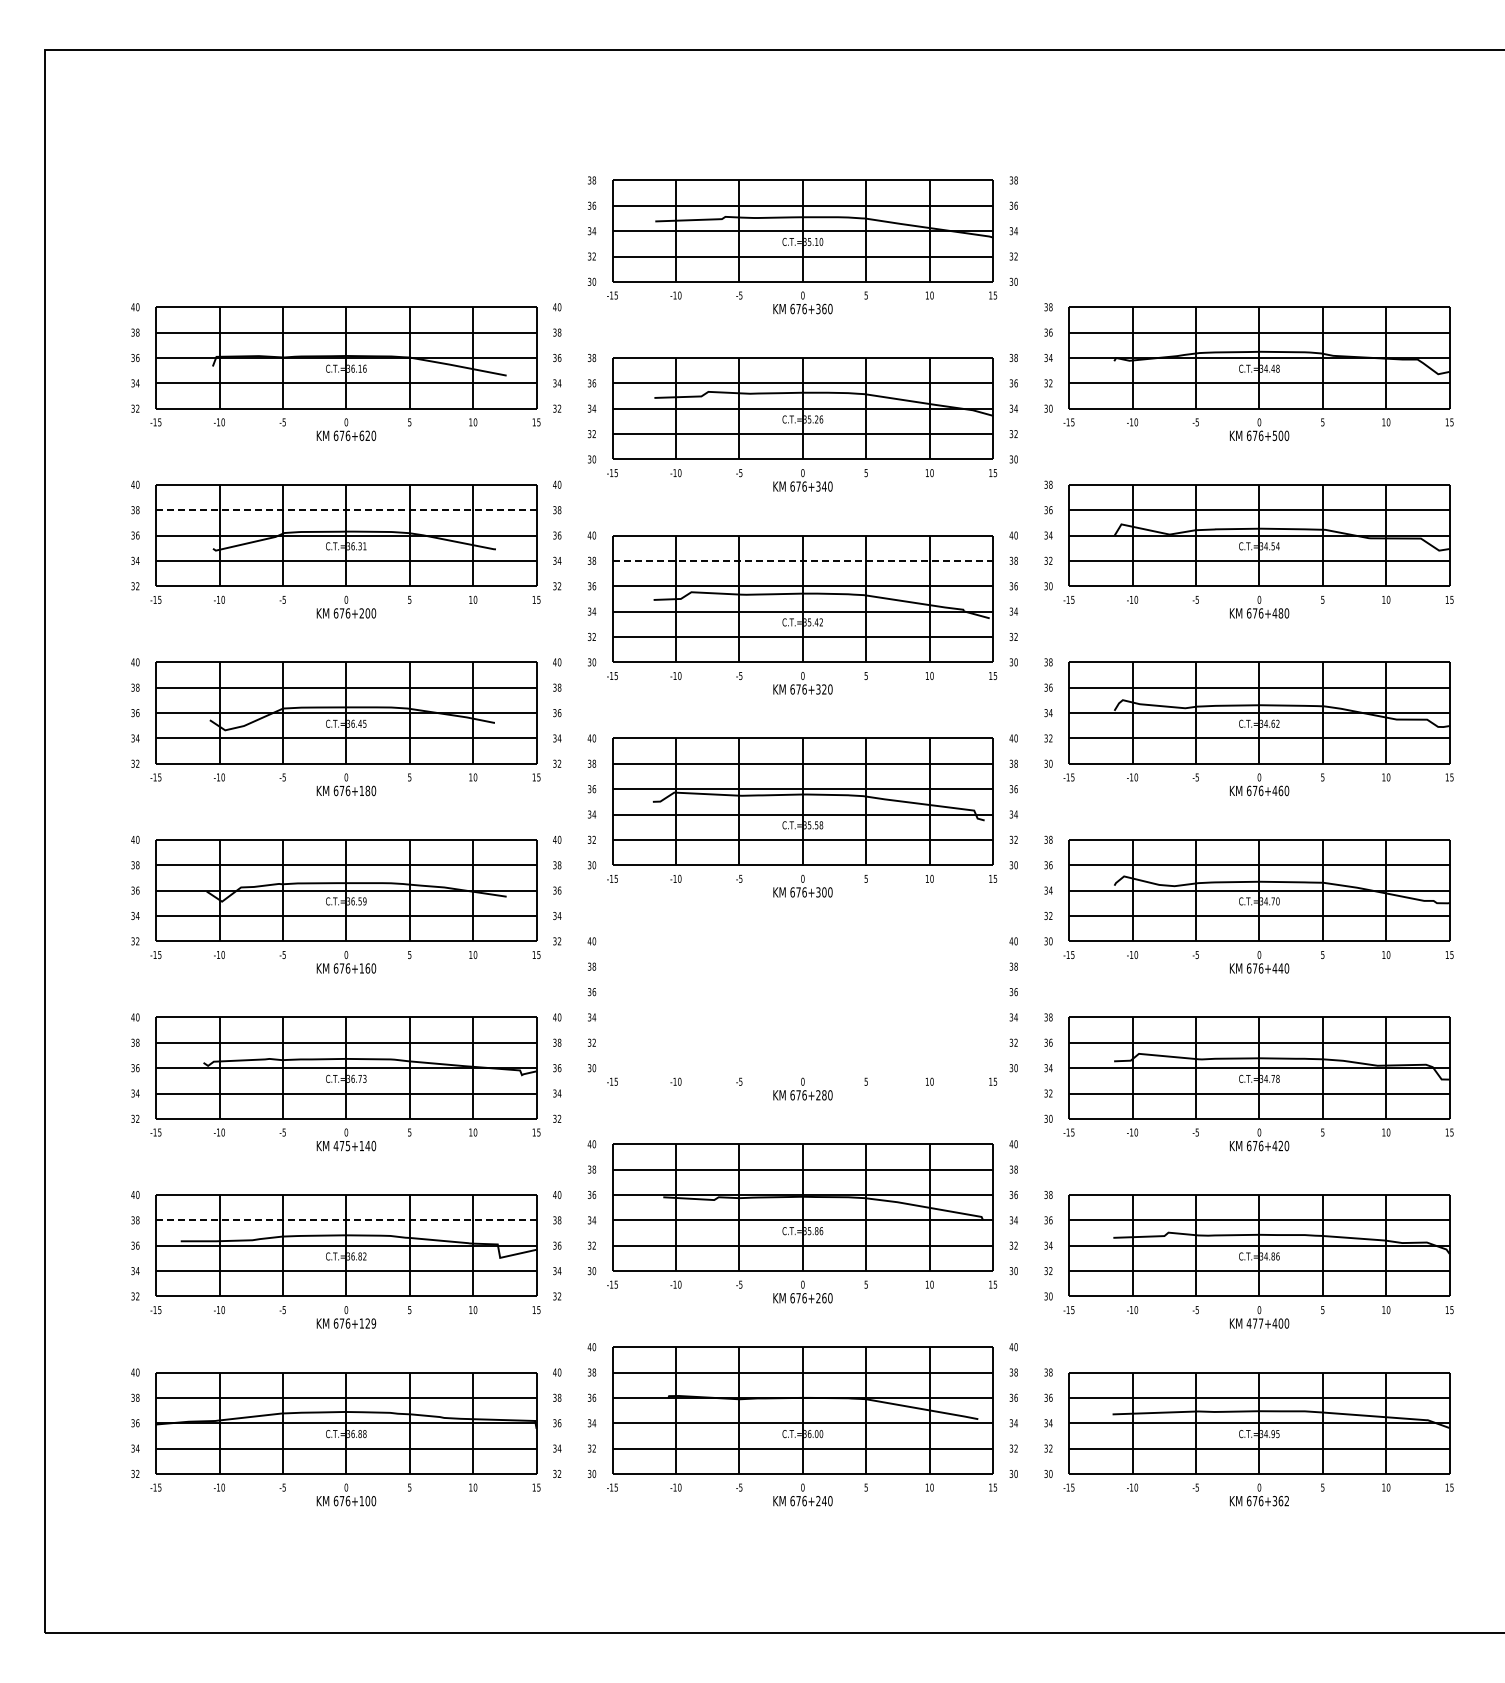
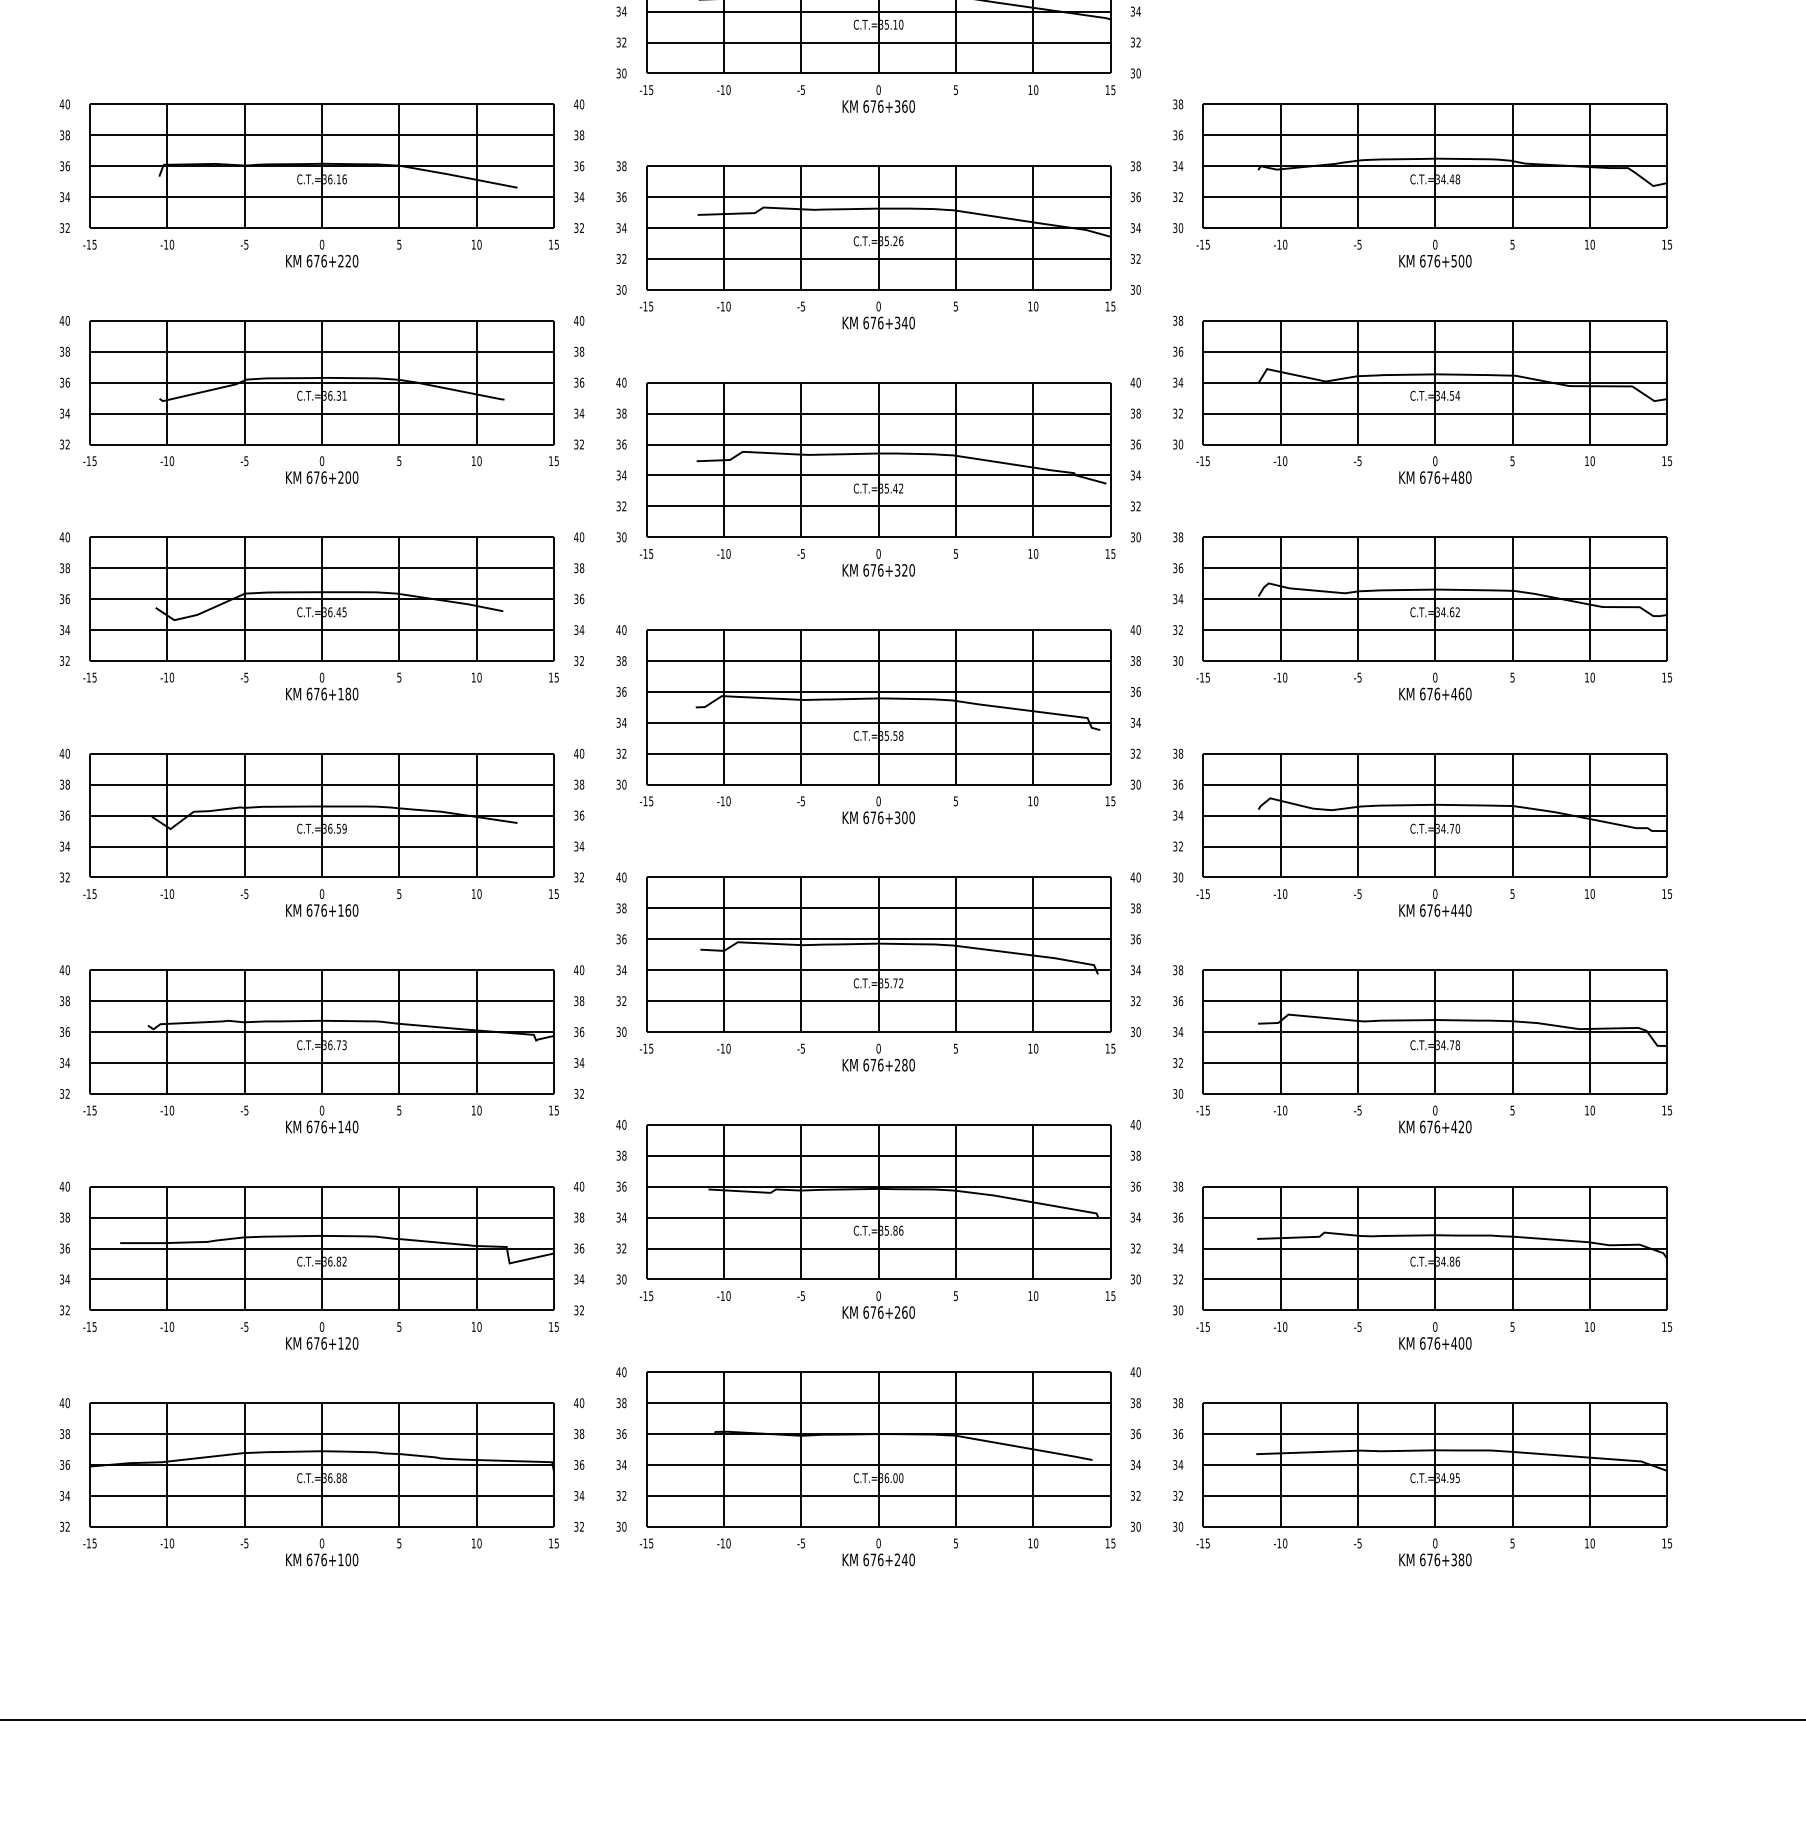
text: (361, 435) -> (340, 260), 676+620 -> 676+220
line: (346, 510) -> (322, 352), dashed -> solid
line: (803, 560) -> (879, 413), dashed -> solid
part: (802, 1004) -> (878, 954), added
text: (341, 1145) -> (316, 1126), 475+140 -> 676+140
line: (346, 1220) -> (322, 1217), dashed -> solid
text: (373, 1323) -> (355, 1343), 676+129 -> 676+120
text: (1254, 1323) -> (1429, 1343), 477+400 -> 676+400
text: (1283, 1501) -> (1464, 1560), 676+362 -> 676+380

